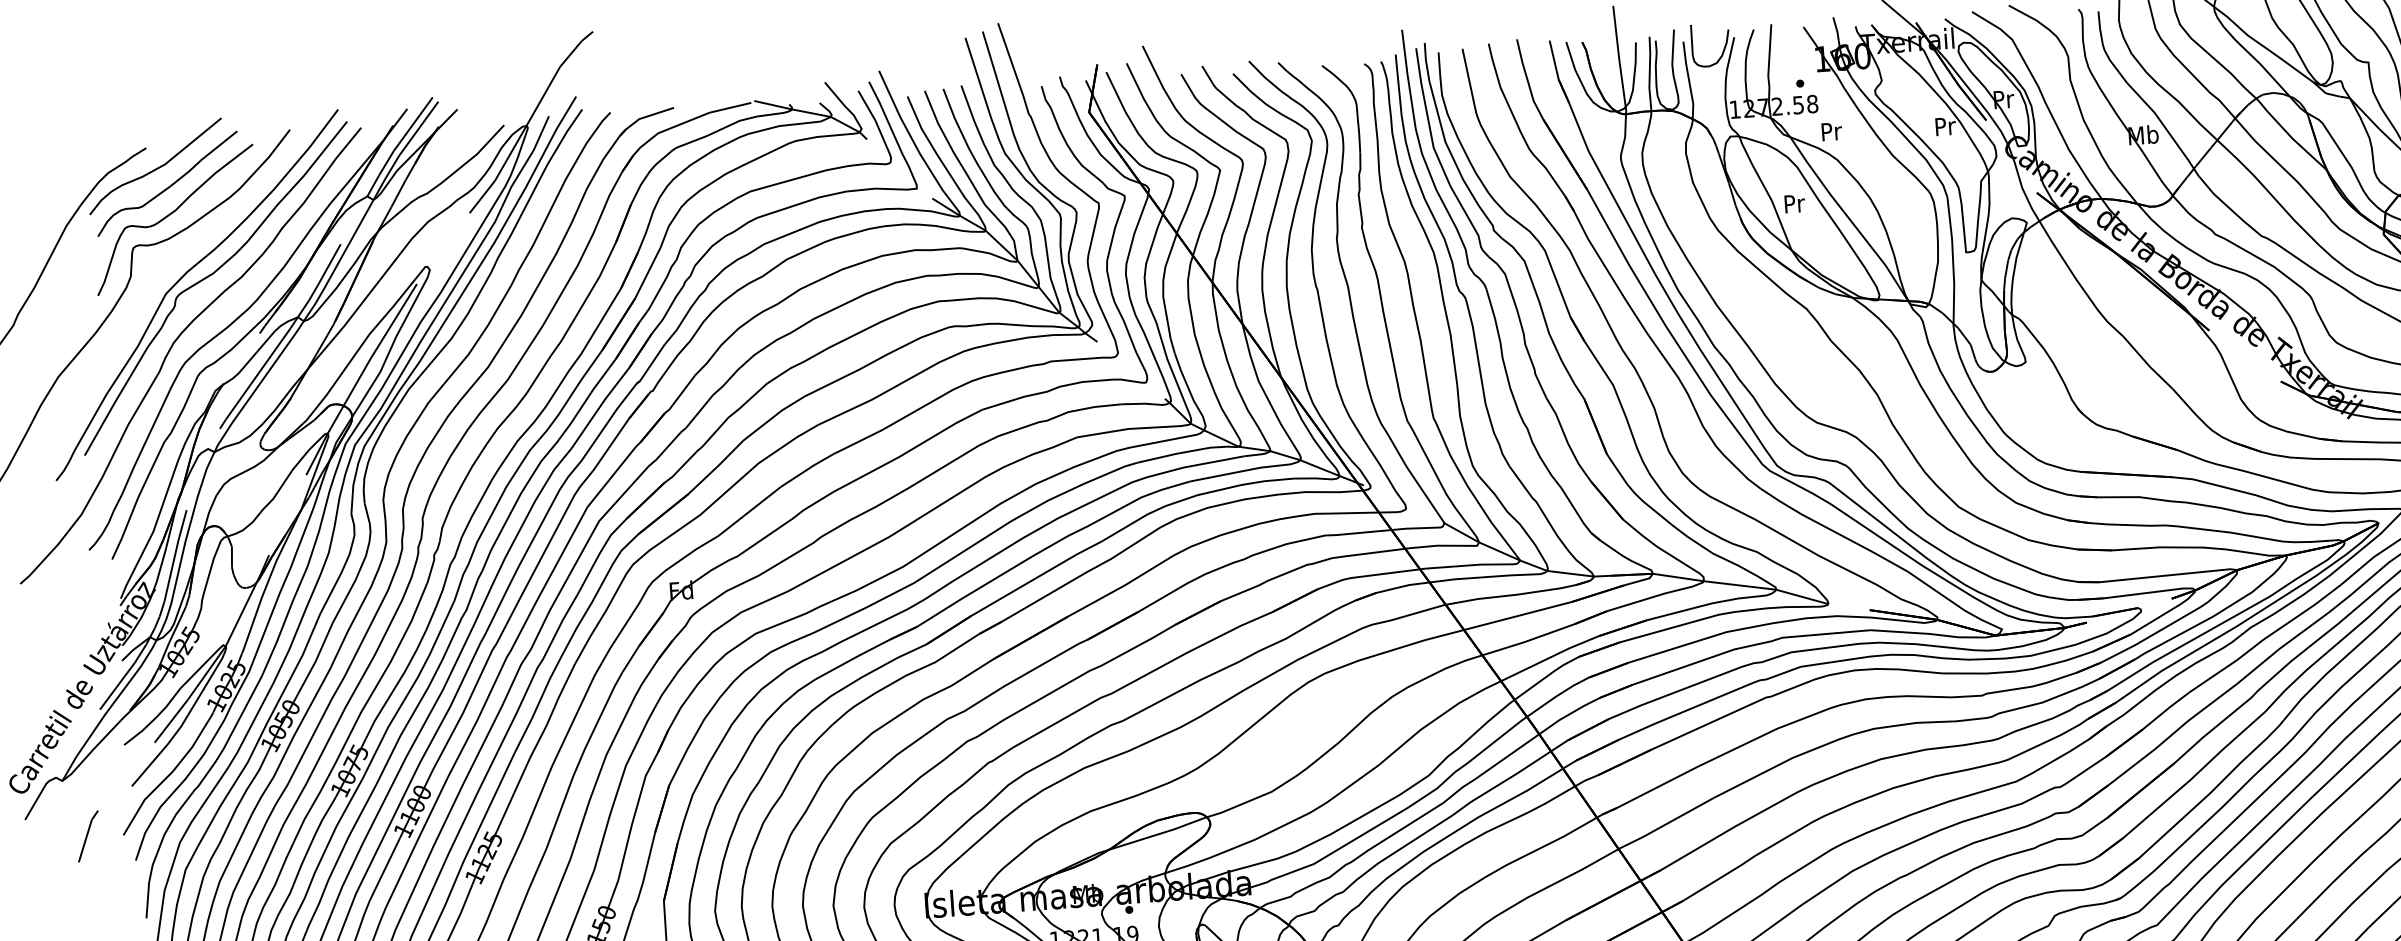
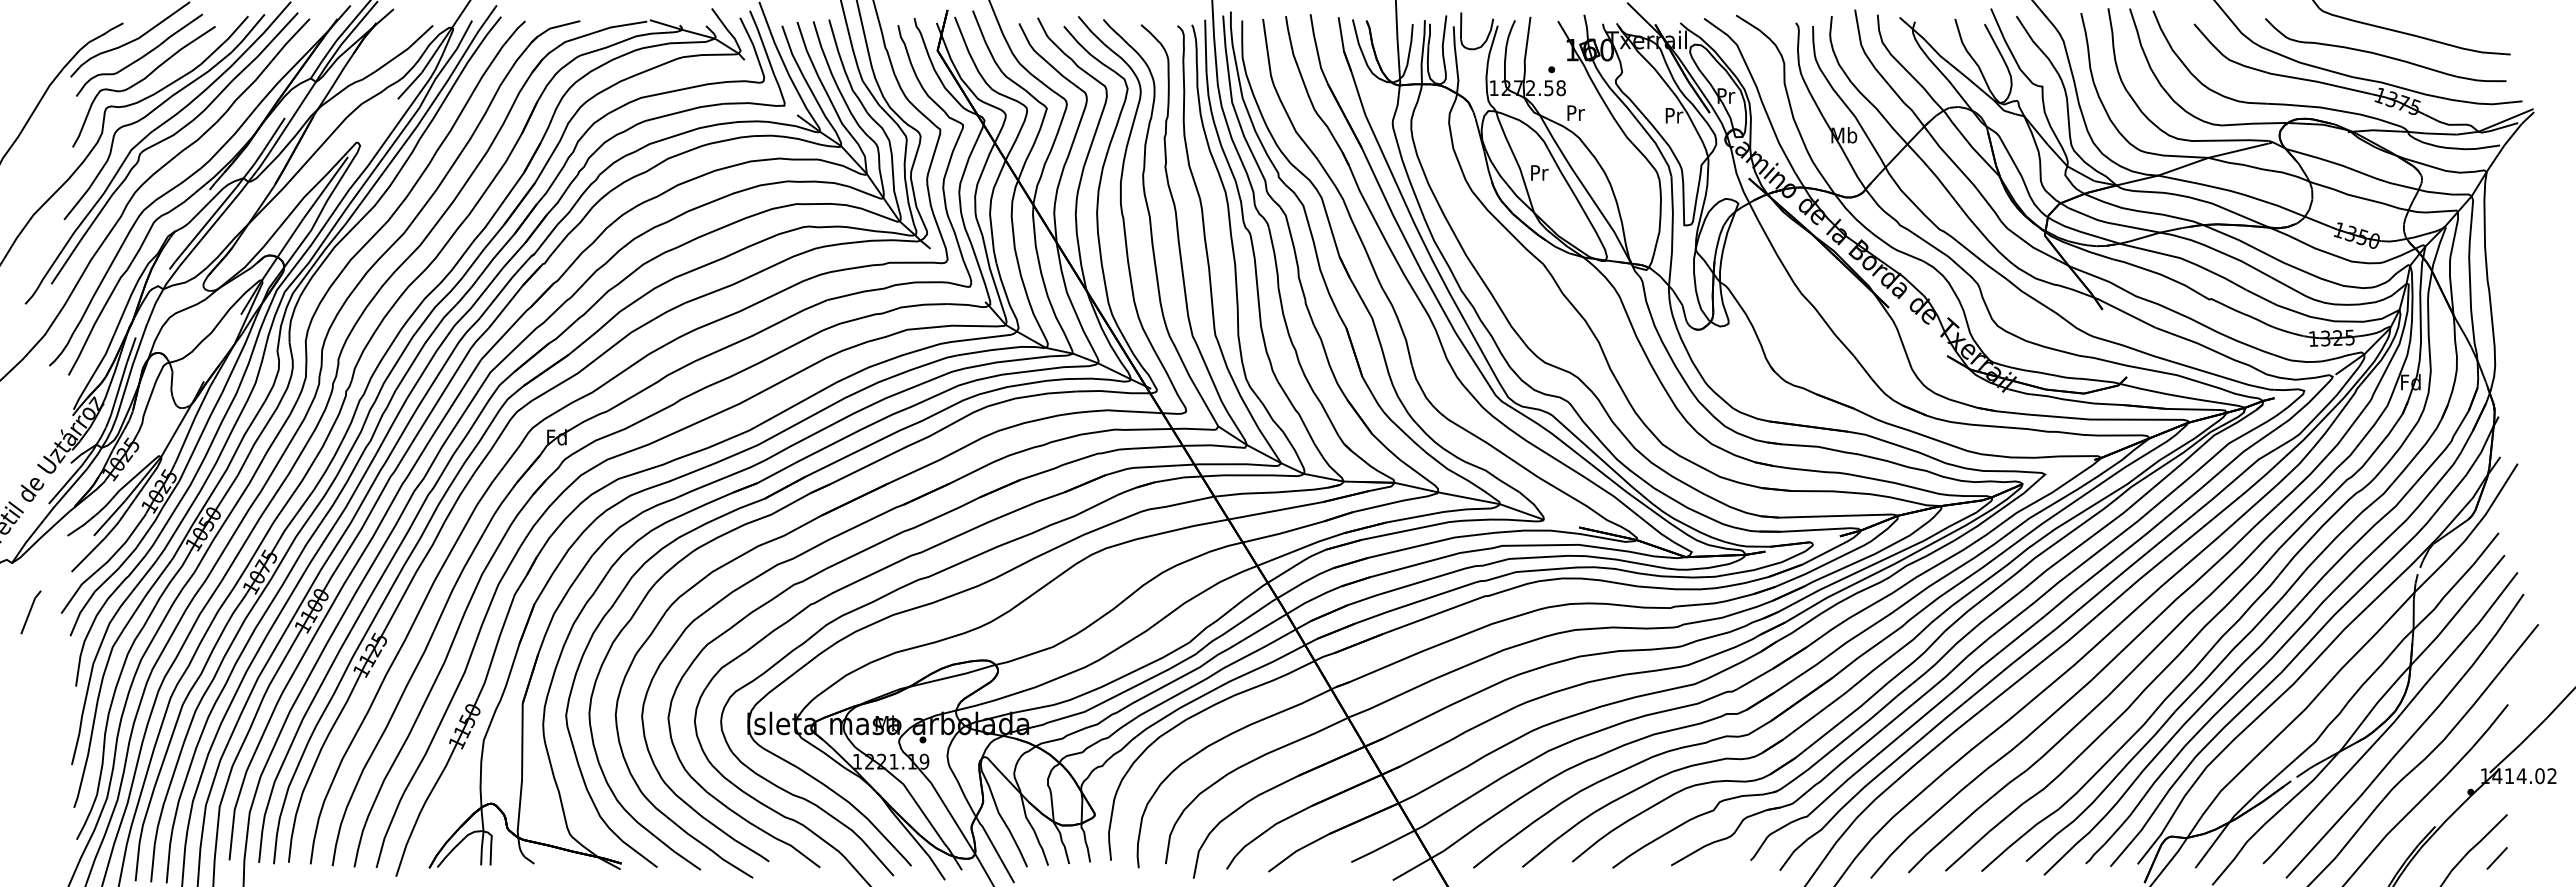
curve: (191, 245) -> (156, 109), added

